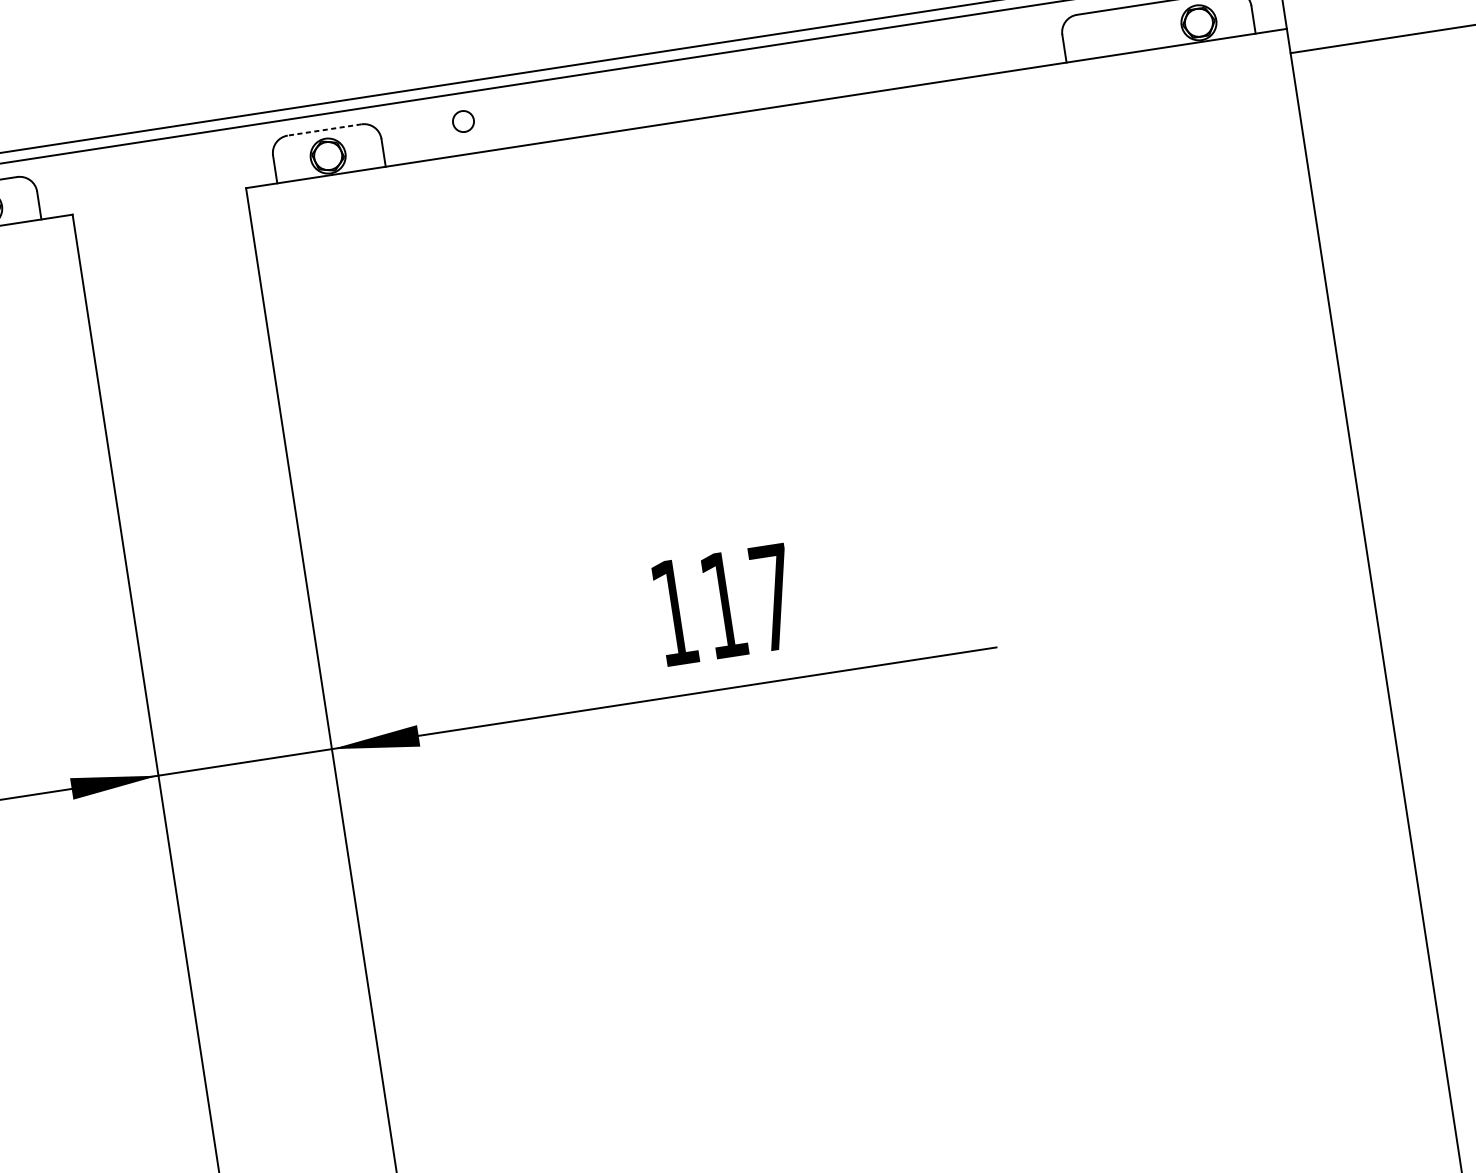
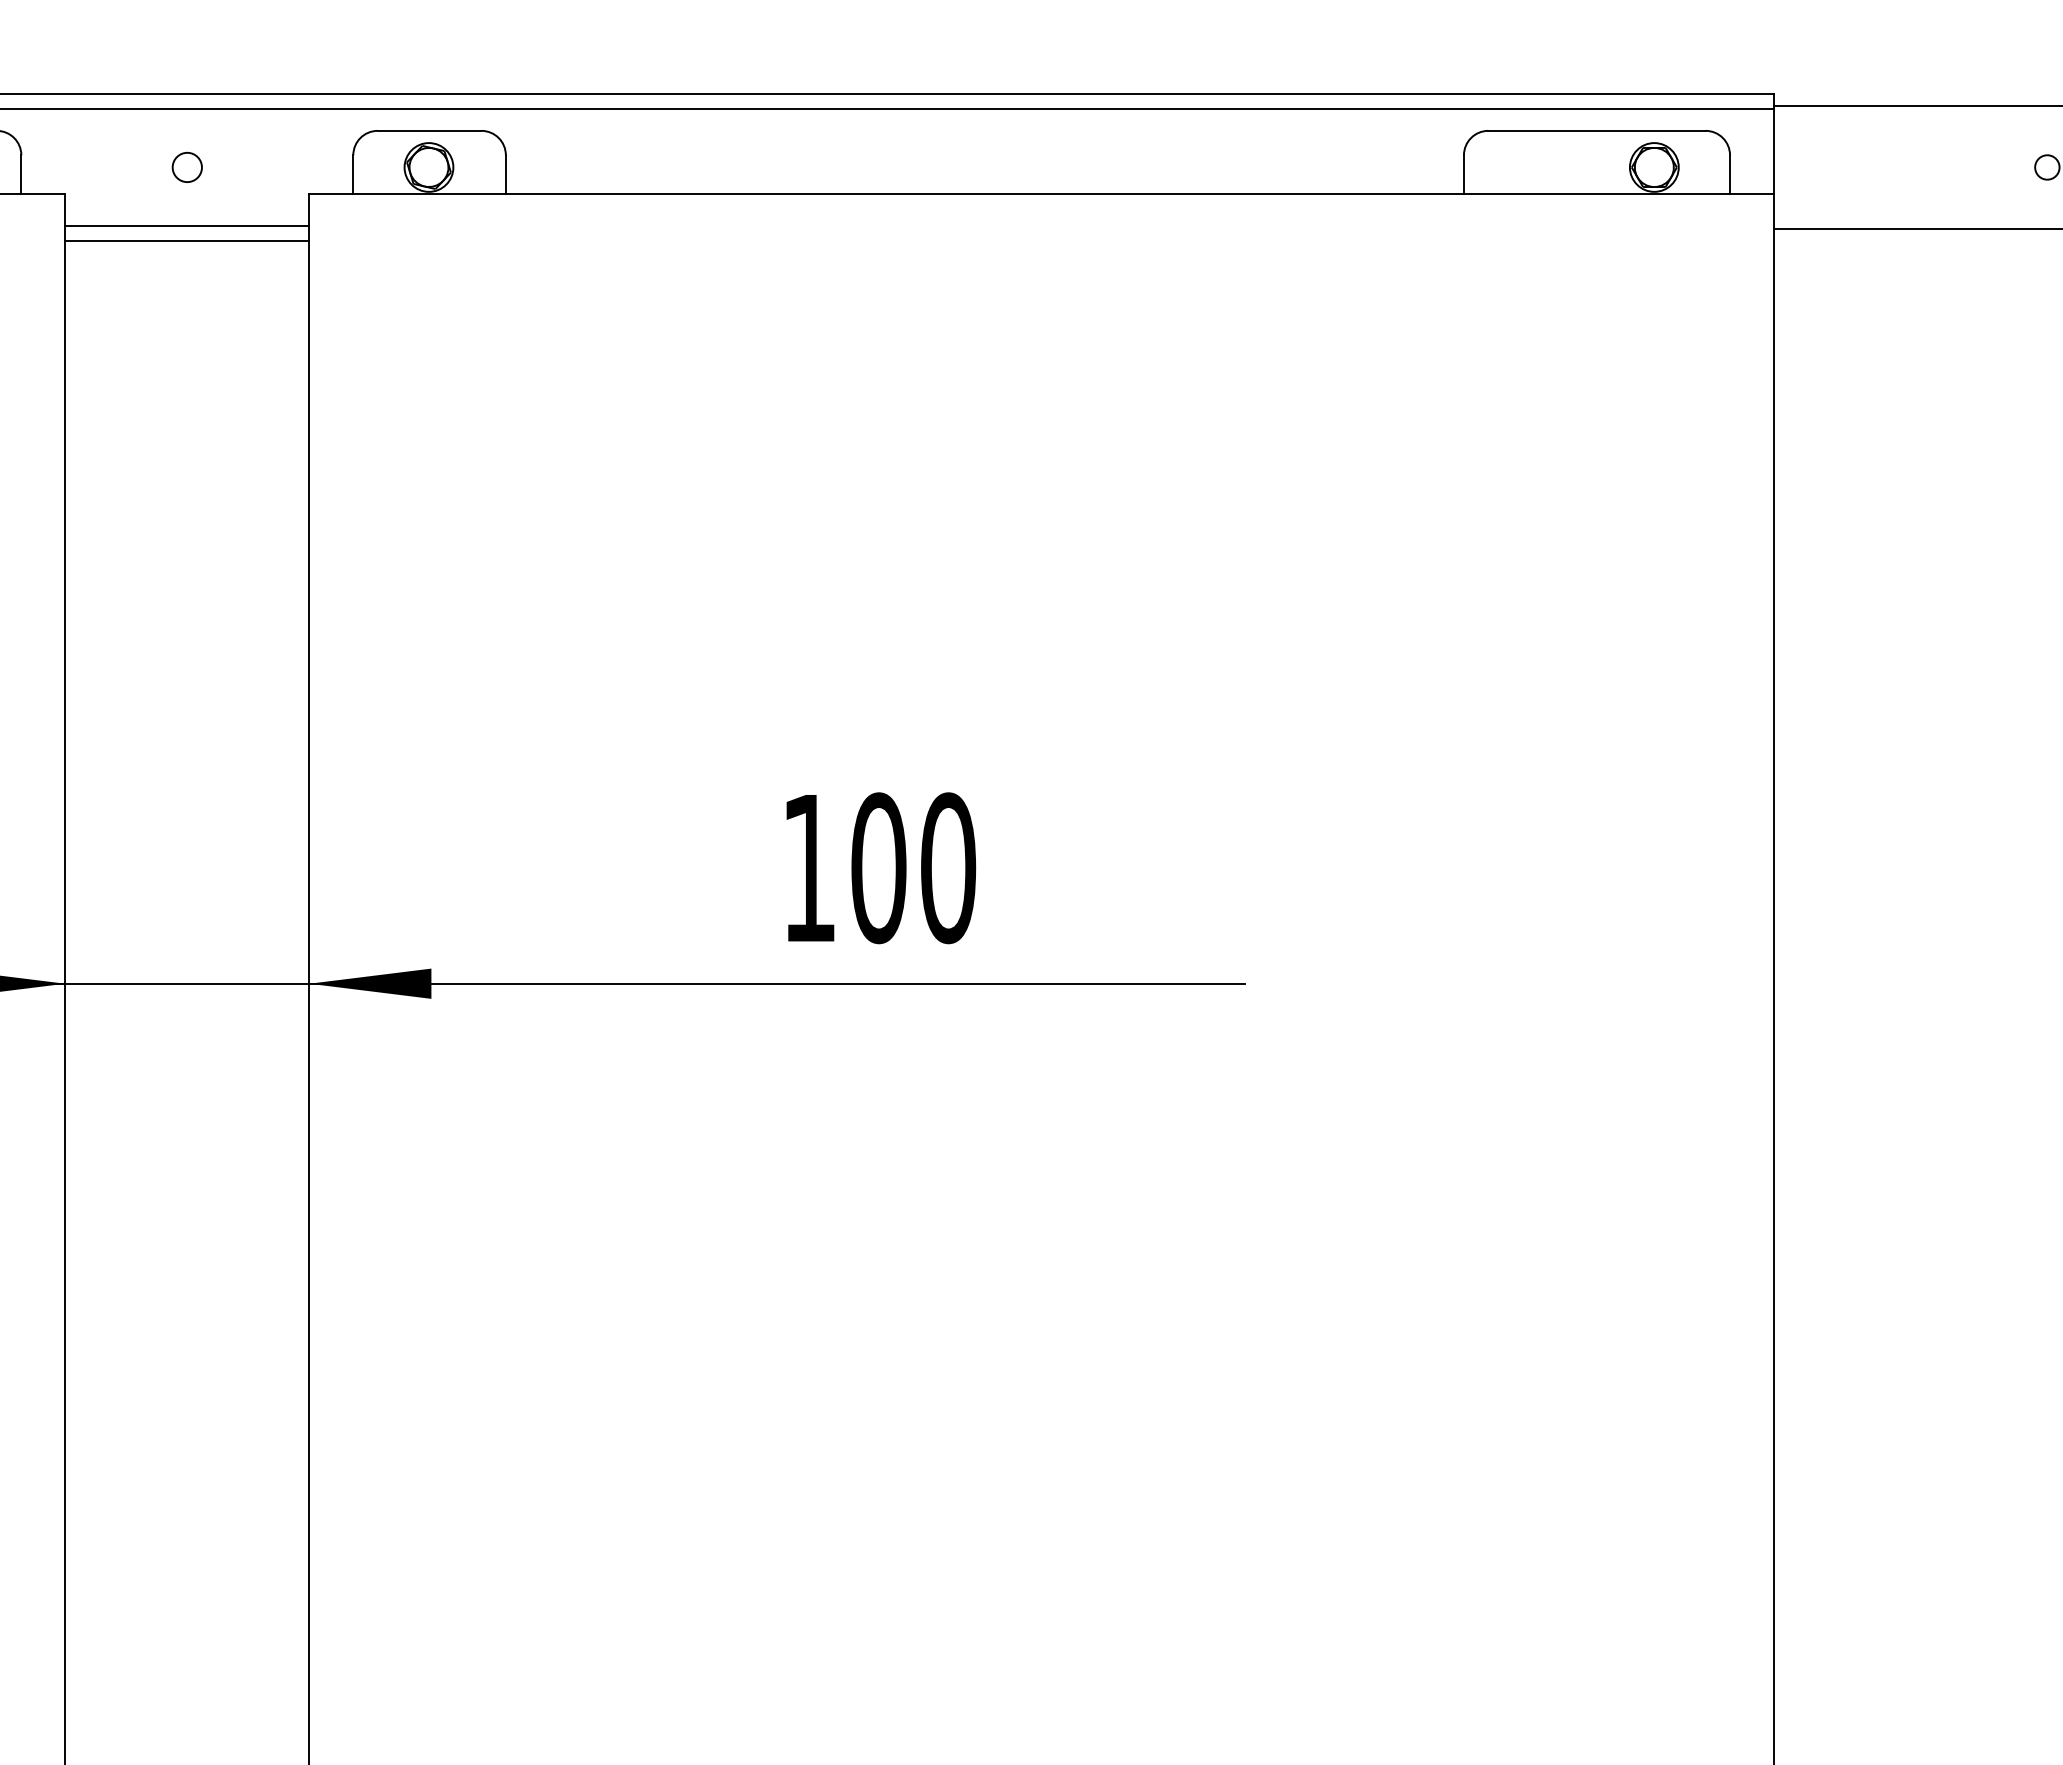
circle: (462, 120) -> (186, 166), moved
line: (324, 129) -> (429, 130), dashed -> solid
line: (162, 224) -> (187, 226), added
line: (164, 234) -> (187, 240), added
text: (748, 601) -> (913, 868), 117 -> 100

